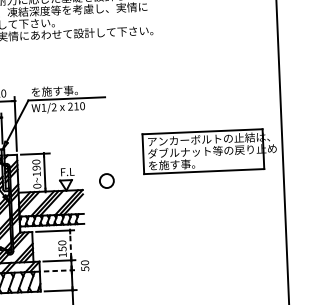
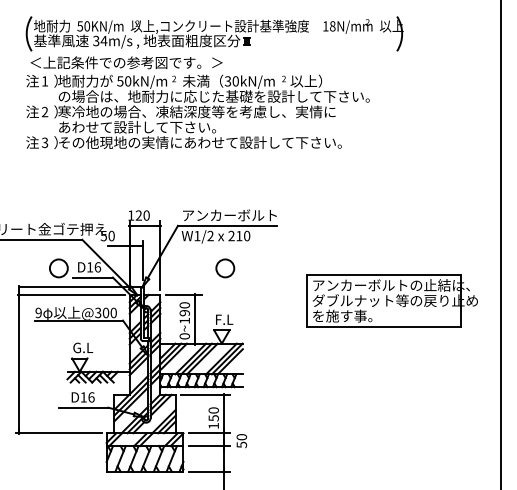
text: (68, 90) -> (229, 215), を施す事。 -> アンカーボルト
part: (209, 151) -> (391, 300), moved
circle: (107, 181) -> (225, 268), moved
line: (70, 245) -> (224, 414), dashed -> solid
line: (60, 271) -> (209, 446), dashed -> solid

